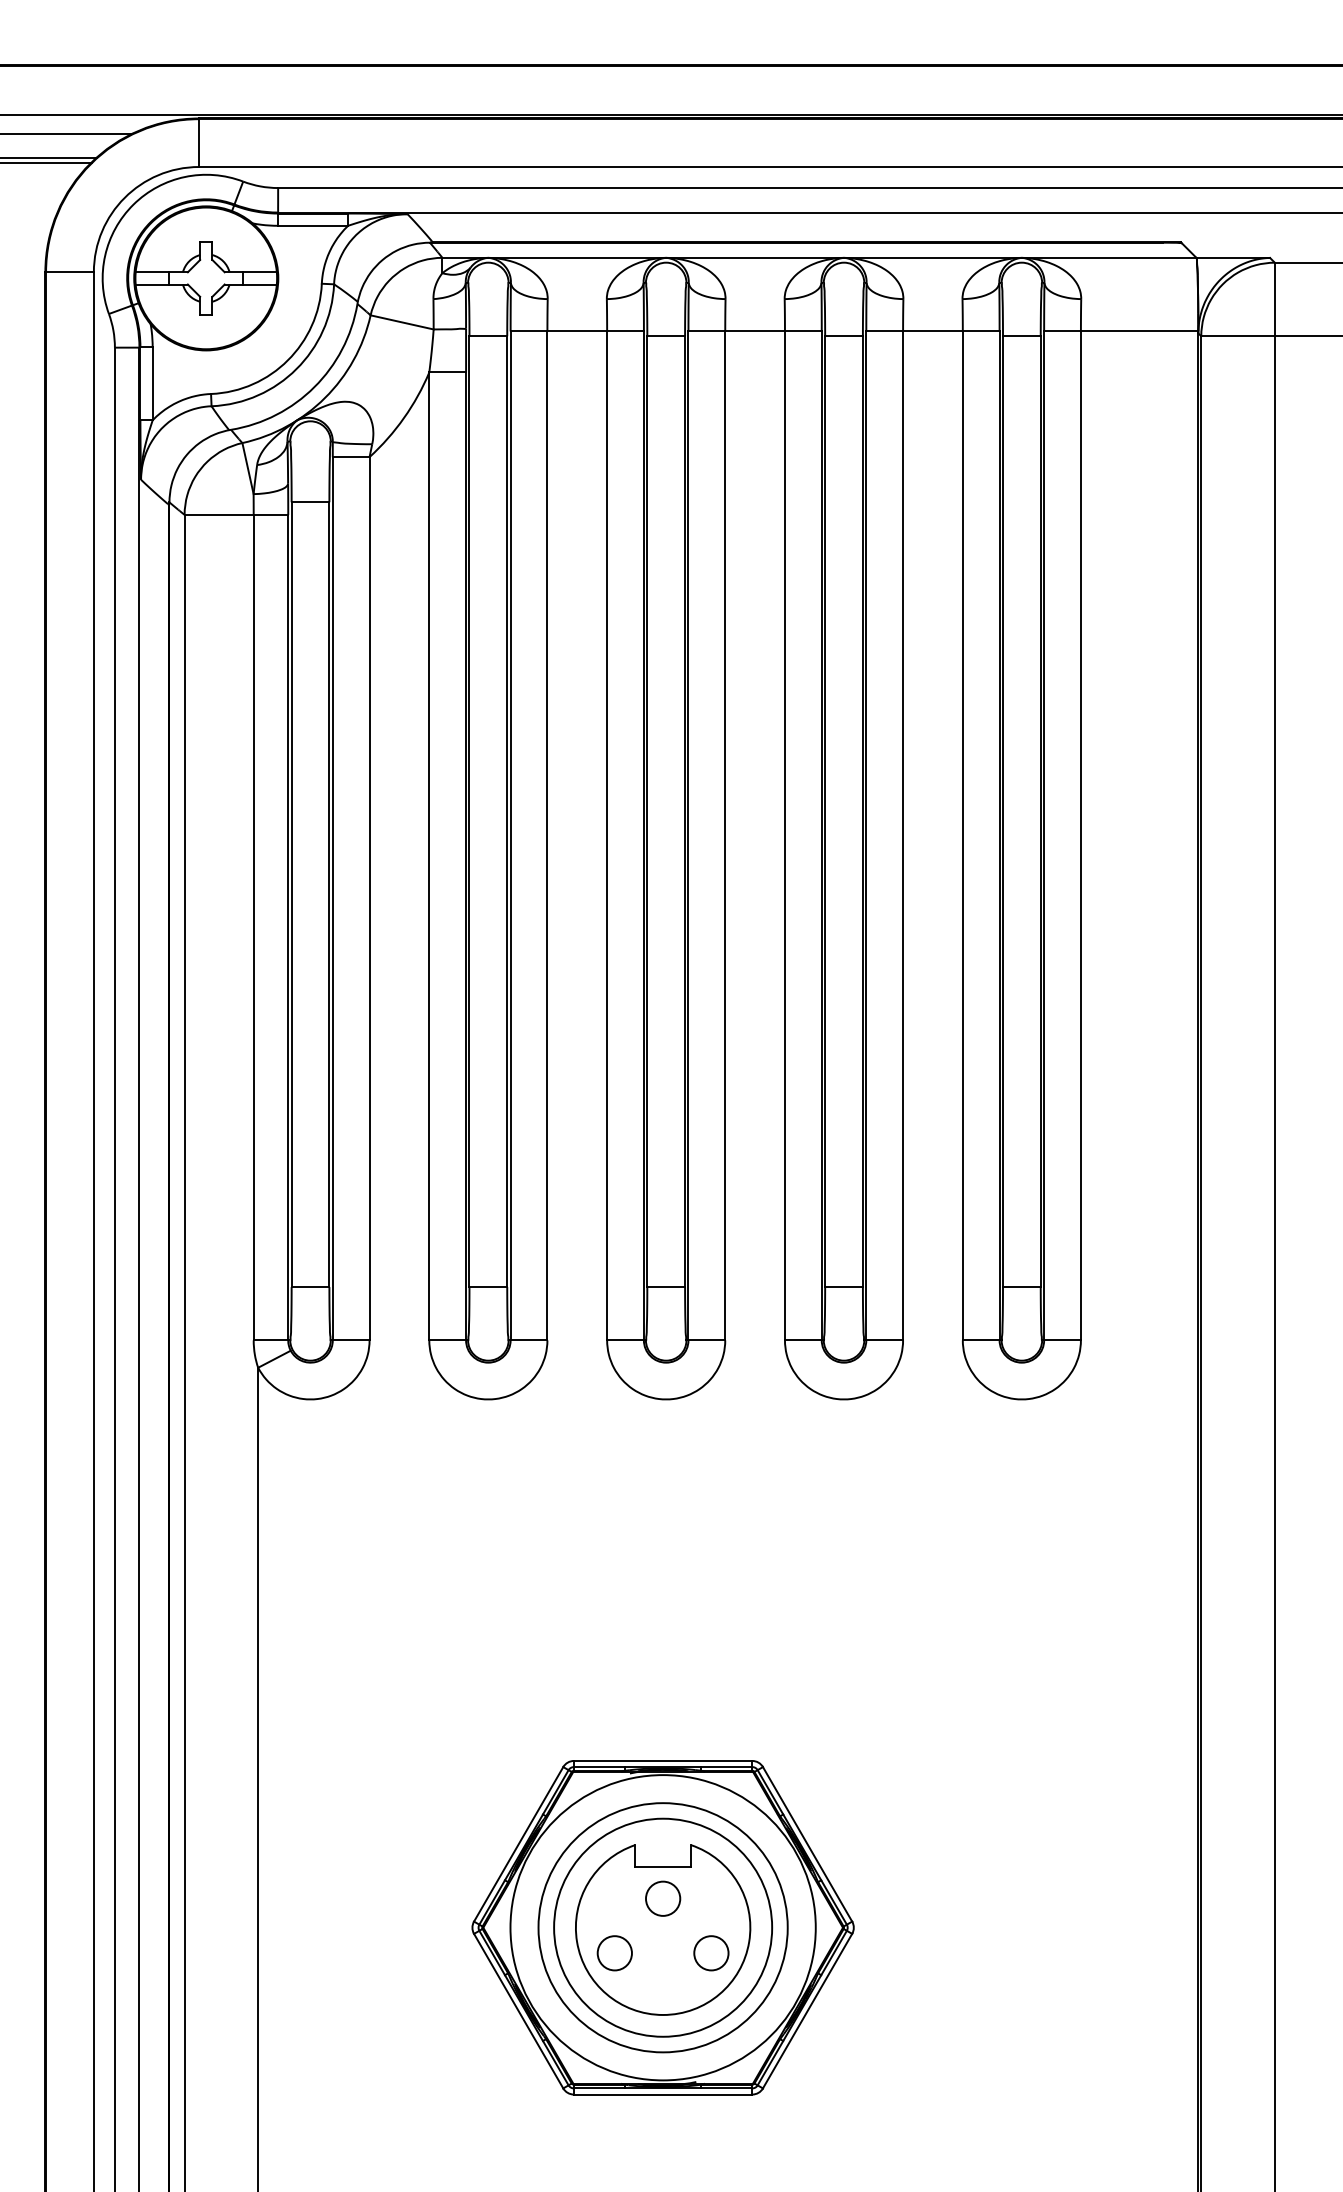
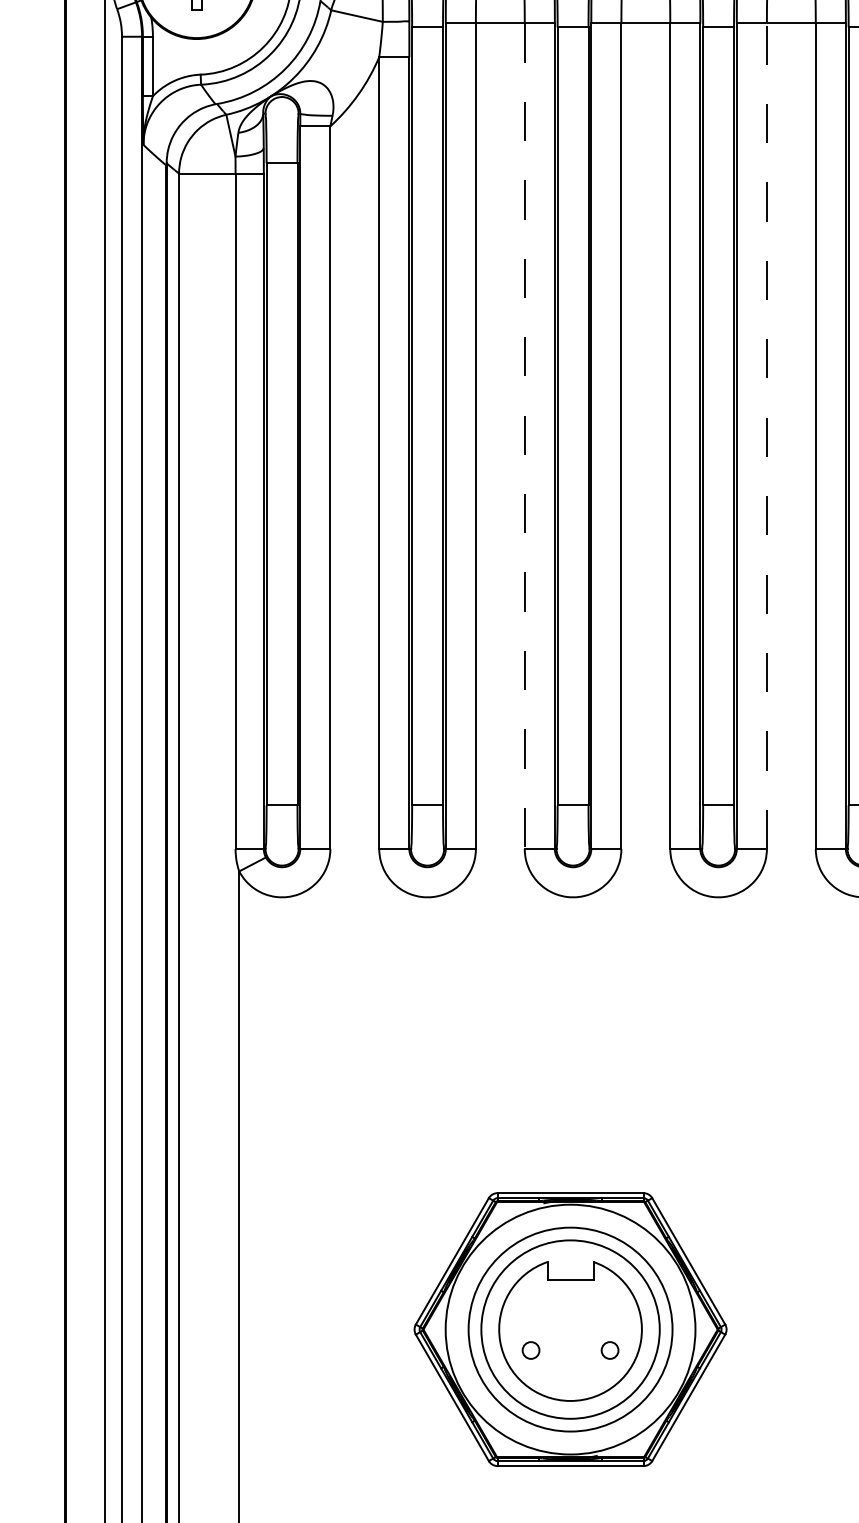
line: (903, 835) -> (767, 435), solid -> dashed
line: (607, 836) -> (525, 436), solid -> dashed
circle: (663, 1898) -> (570, 1305), removed
circle: (614, 1953) -> (530, 1350), size x0.6
circle: (711, 1953) -> (610, 1350), size x0.6

